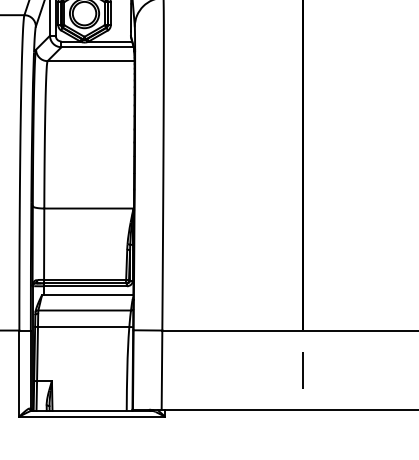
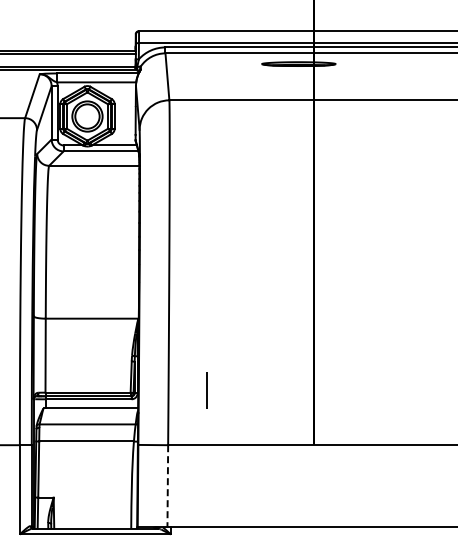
line: (161, 370) -> (167, 486), solid -> dashed
line: (302, 370) -> (206, 390), moved

